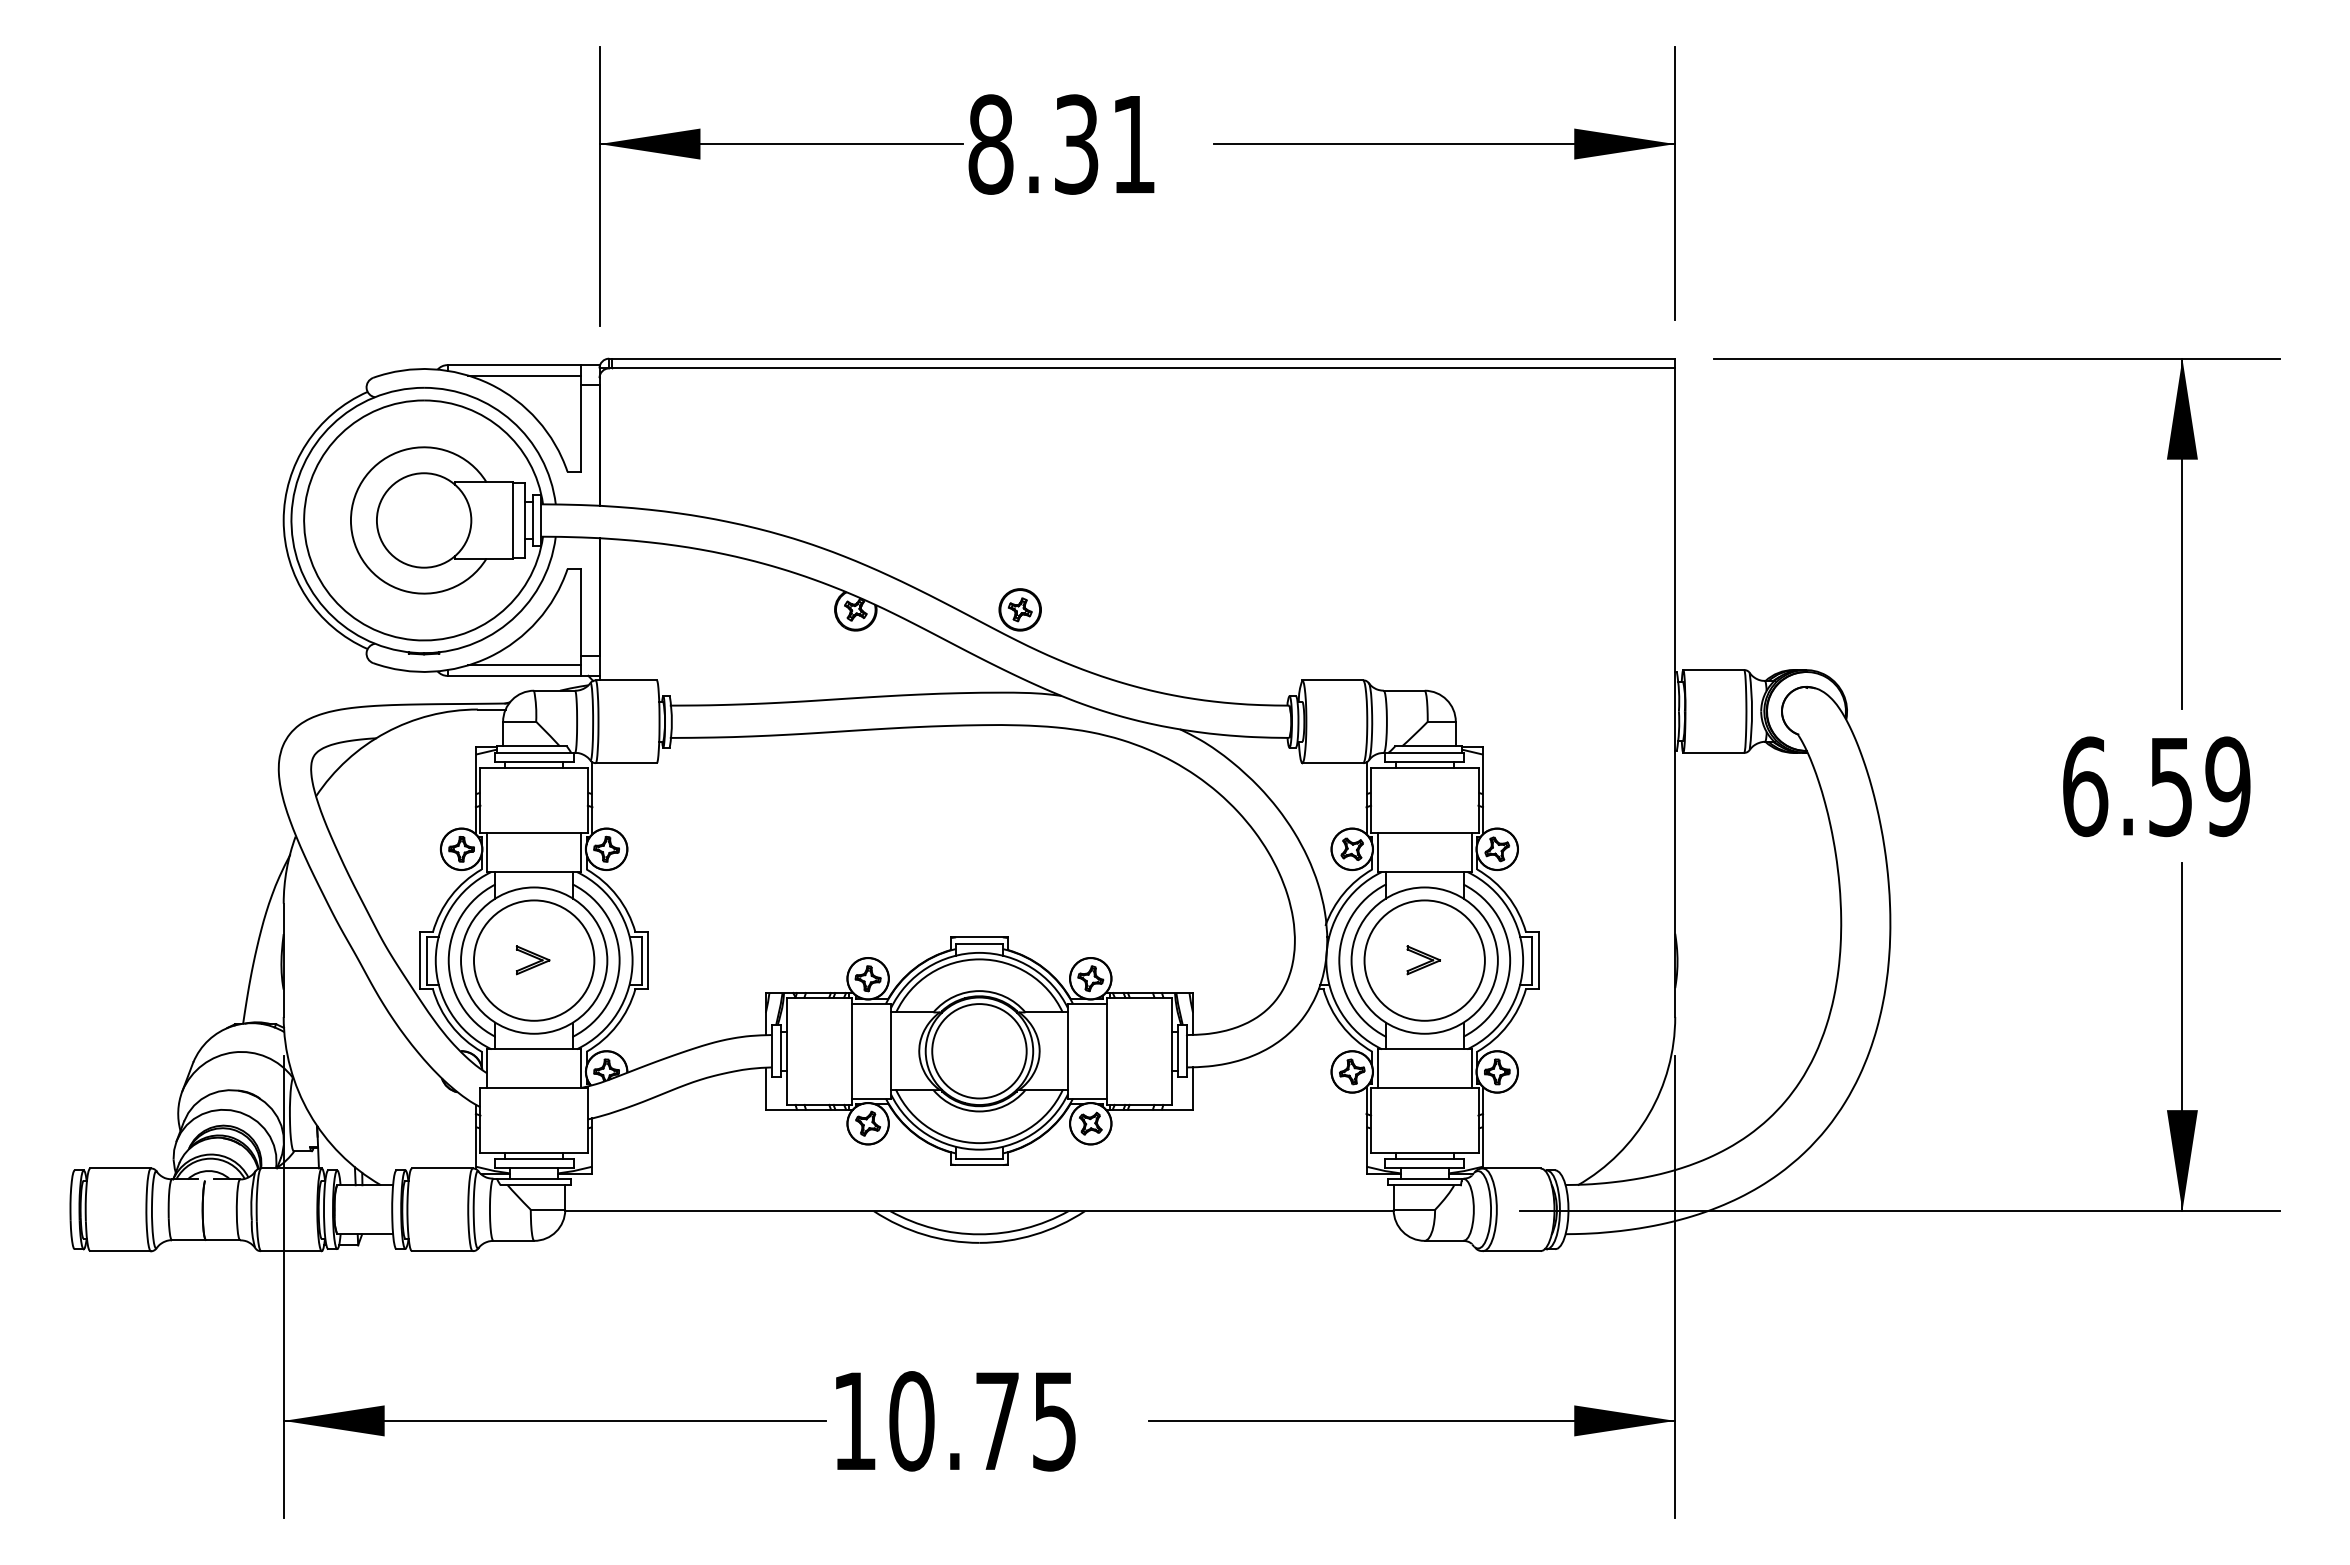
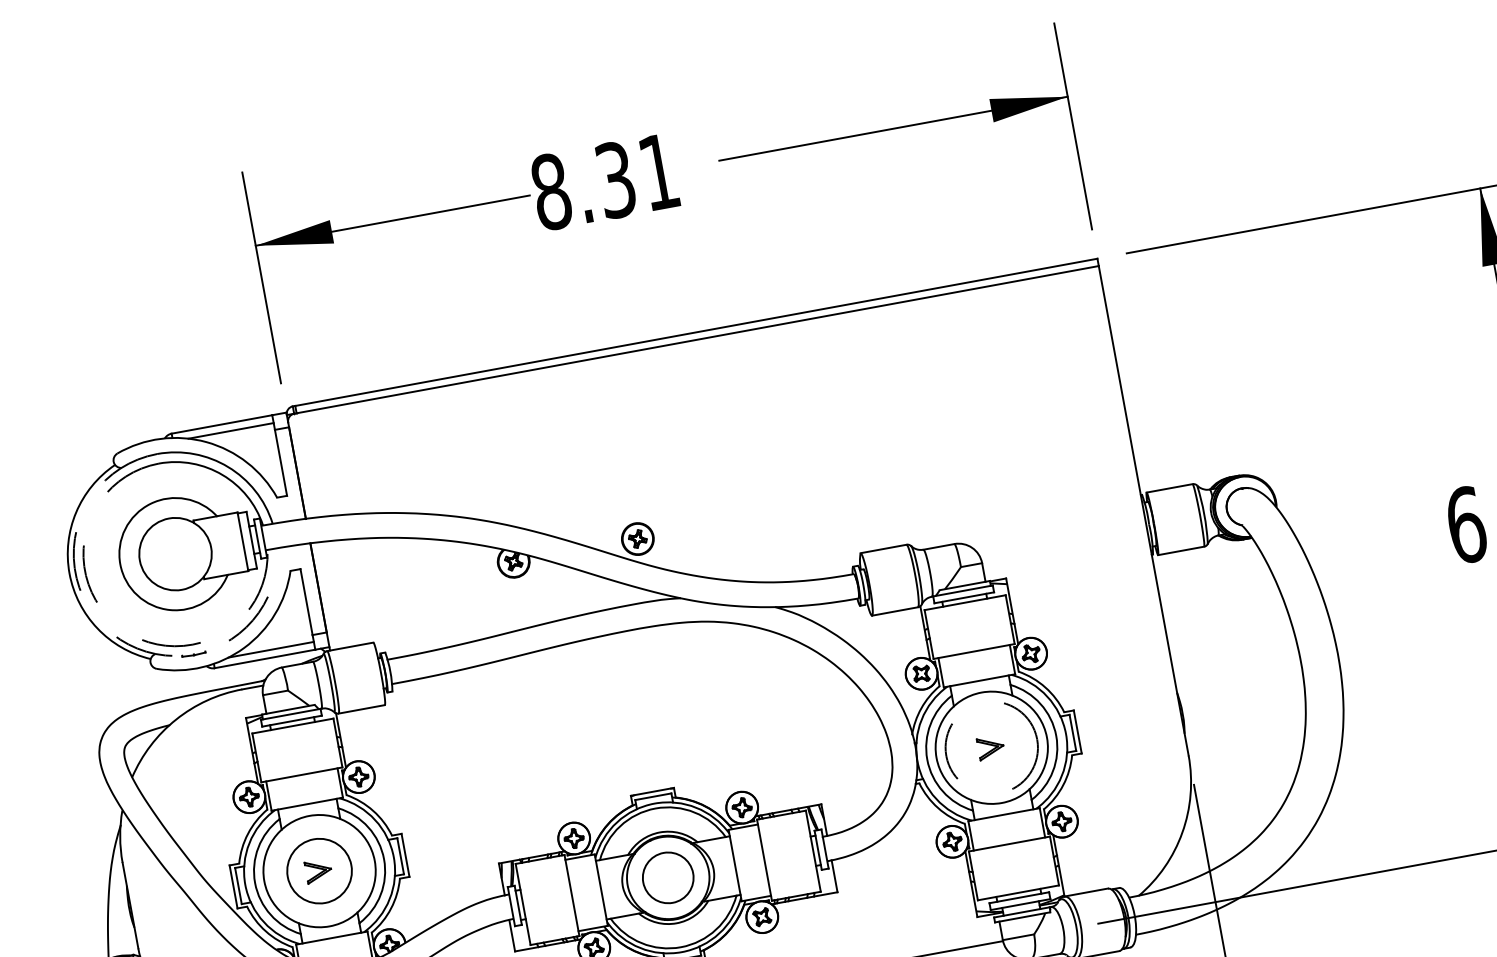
arc: (333, 599) -> (118, 626), solid -> dashed
arc: (324, 608) -> (112, 634), solid -> dashed
circle: (533, 960) -> (319, 871), size x0.7
circle: (1424, 960) -> (991, 747), solid -> dashed
circle: (979, 1051) -> (668, 878), size x0.7

